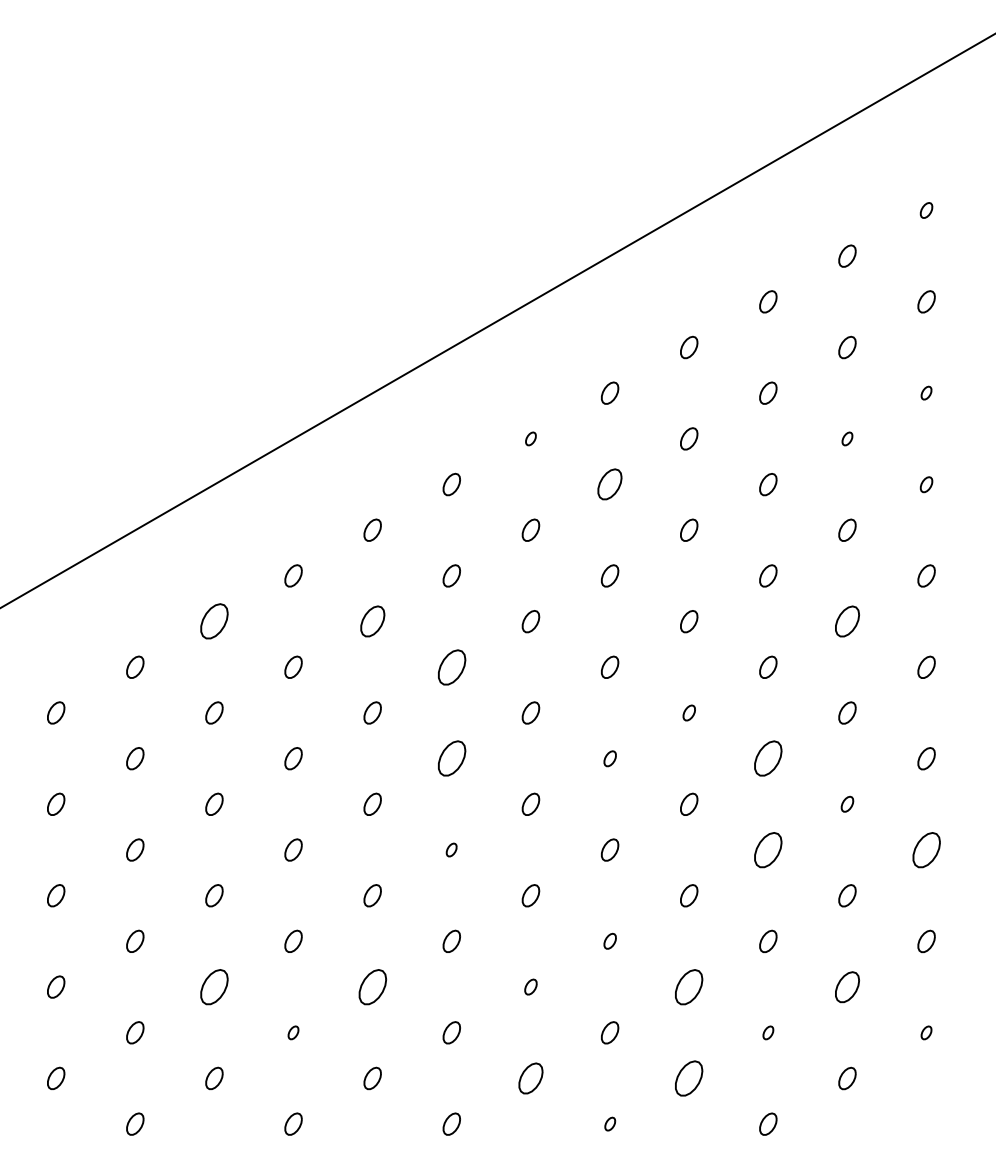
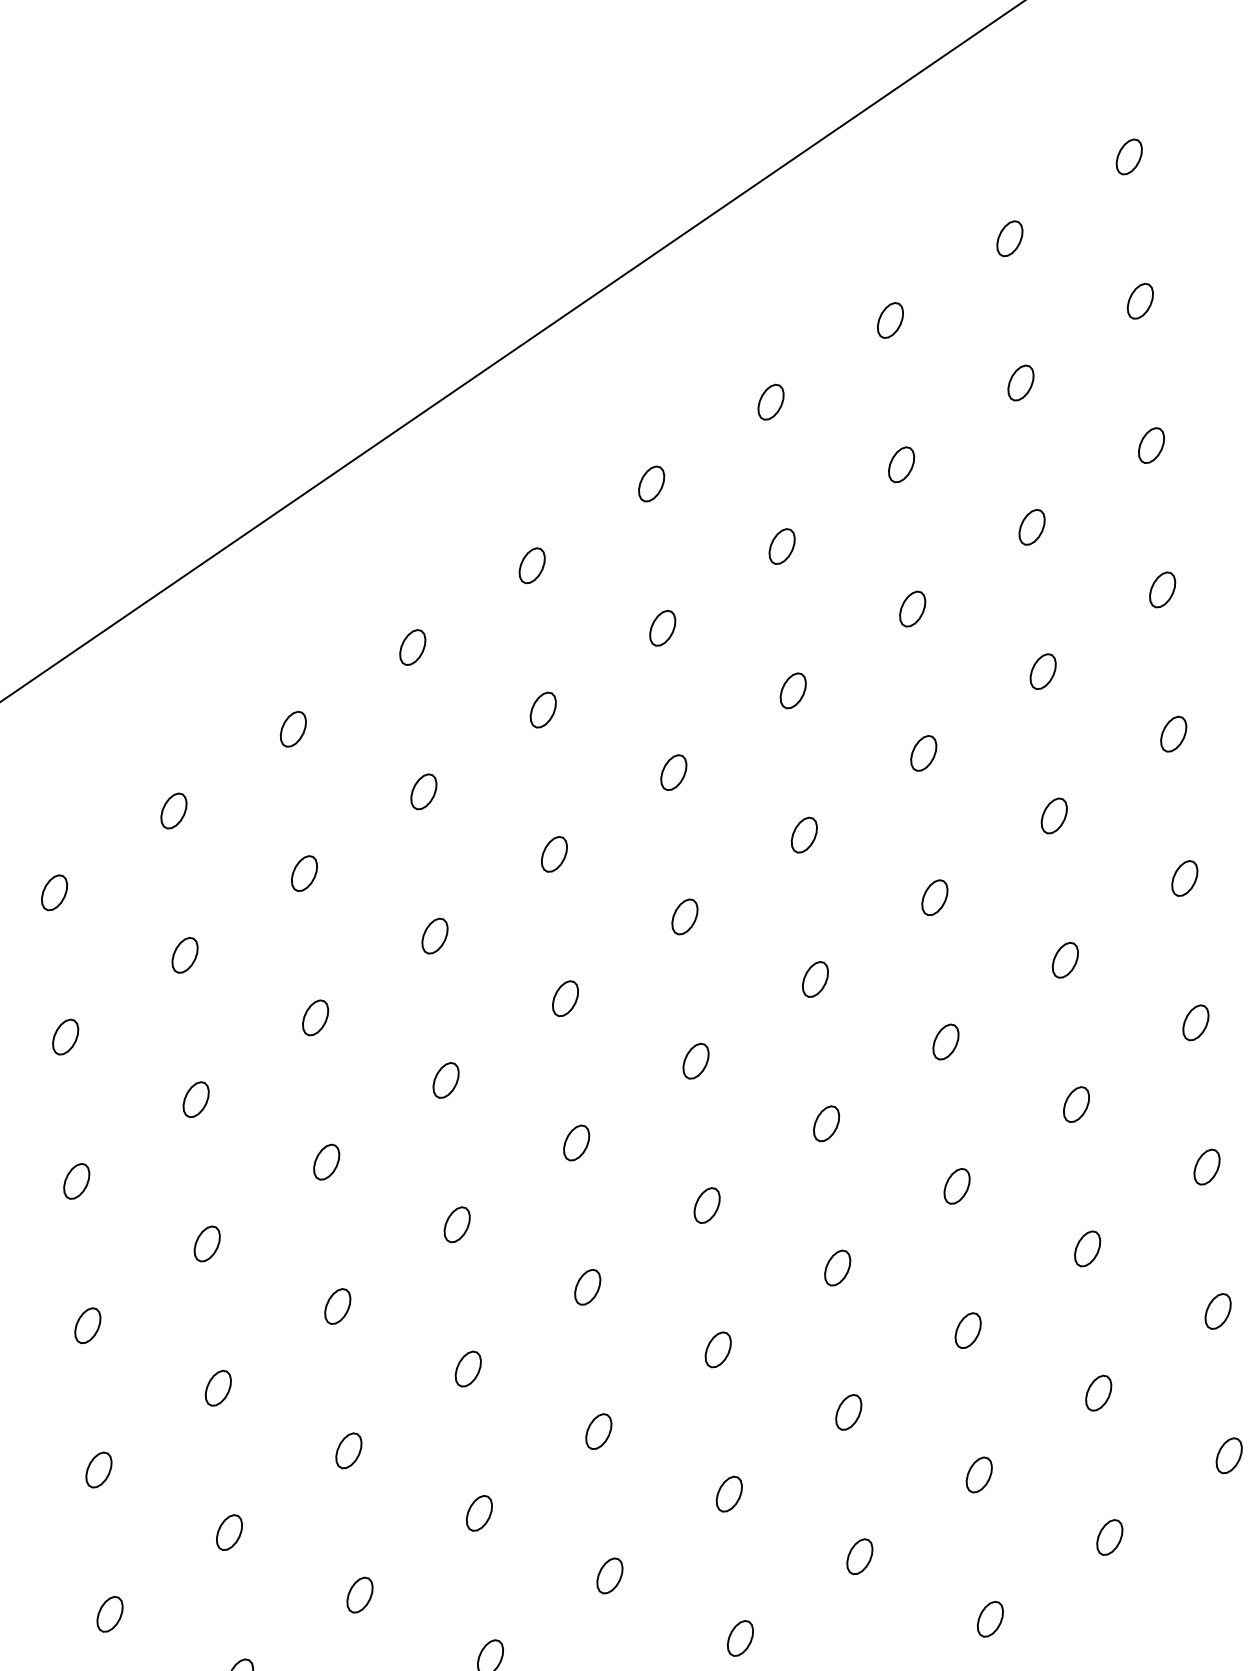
part: (926, 210) -> (1129, 156), size x1.43
part: (926, 392) -> (1151, 444), size x1.67
part: (530, 438) -> (531, 565), size x1.67
part: (847, 438) -> (1032, 526), size x1.67
part: (610, 484) -> (663, 628), size x0.71
part: (926, 484) -> (1162, 589), size x1.43
part: (214, 621) -> (54, 892), size x0.62
part: (372, 621) -> (304, 873), size x0.71
part: (847, 621) -> (1054, 815), size x0.71
part: (451, 666) -> (434, 934), size x0.62
part: (689, 712) -> (815, 978), size x1.43
part: (451, 758) -> (445, 1080), size x0.62
part: (610, 758) -> (696, 1060), size x1.43
part: (768, 758) -> (946, 1041), size x0.62
part: (847, 803) -> (1076, 1103), size x1.43
part: (451, 849) -> (456, 1223), size x1.67
part: (768, 849) -> (957, 1185), size x0.62
part: (926, 849) -> (1206, 1166), size x0.62
part: (610, 940) -> (718, 1348), size x1.43
part: (214, 986) -> (98, 1469), size x0.62
part: (372, 986) -> (348, 1449), size x0.62
part: (530, 986) -> (598, 1430), size x1.43
part: (689, 986) -> (849, 1411), size x0.62
part: (847, 986) -> (1098, 1392), size x0.71
part: (293, 1032) -> (229, 1532), size x1.67
part: (768, 1032) -> (979, 1474), size x1.67
part: (926, 1032) -> (1229, 1455), size x1.67
part: (530, 1078) -> (609, 1575), size x0.71
part: (689, 1078) -> (860, 1556), size x0.62
part: (610, 1123) -> (741, 1637), size x1.67

